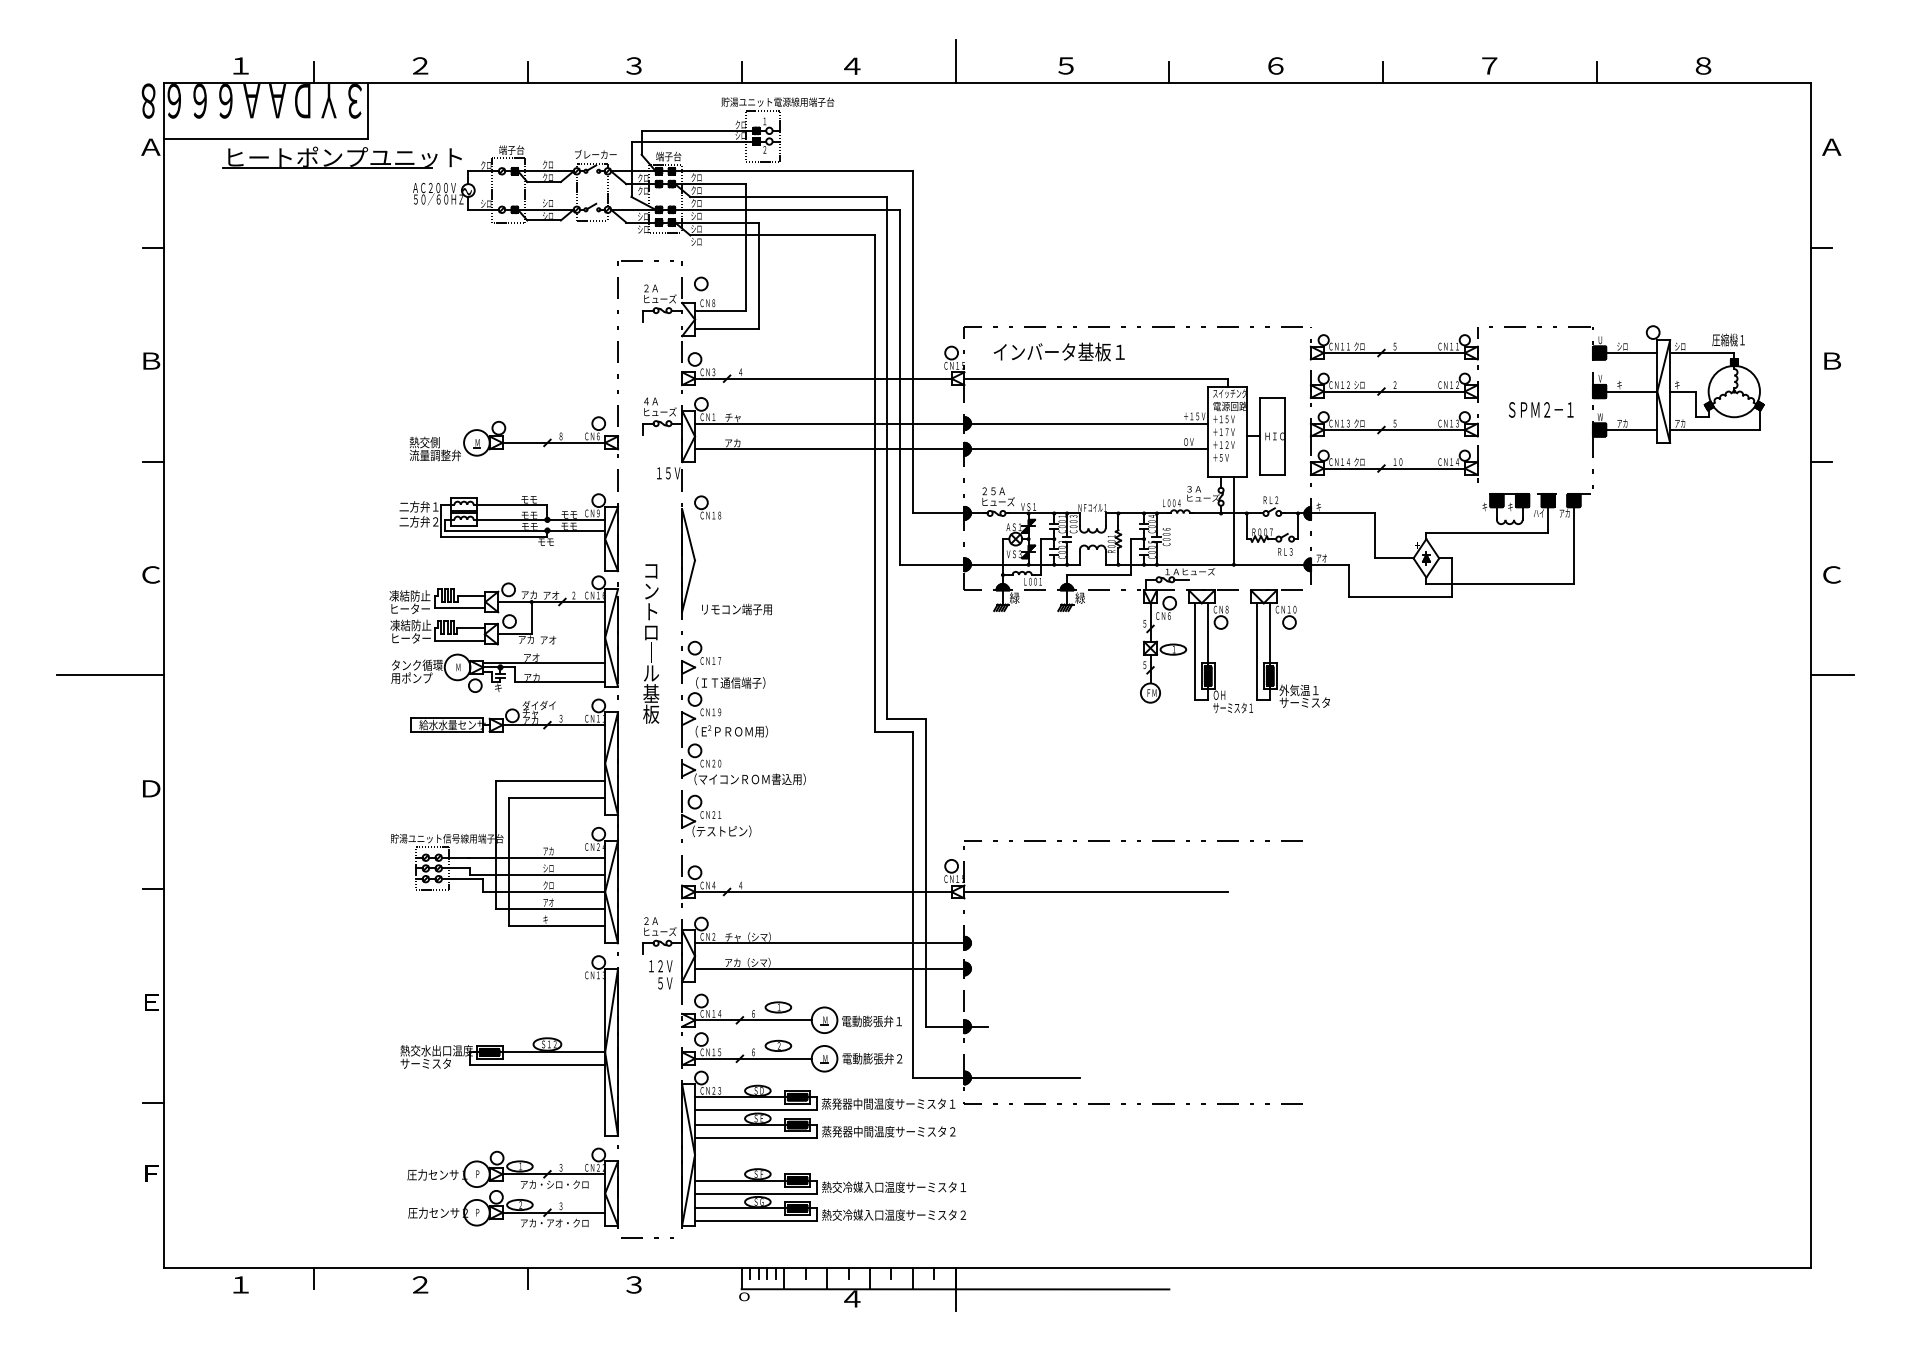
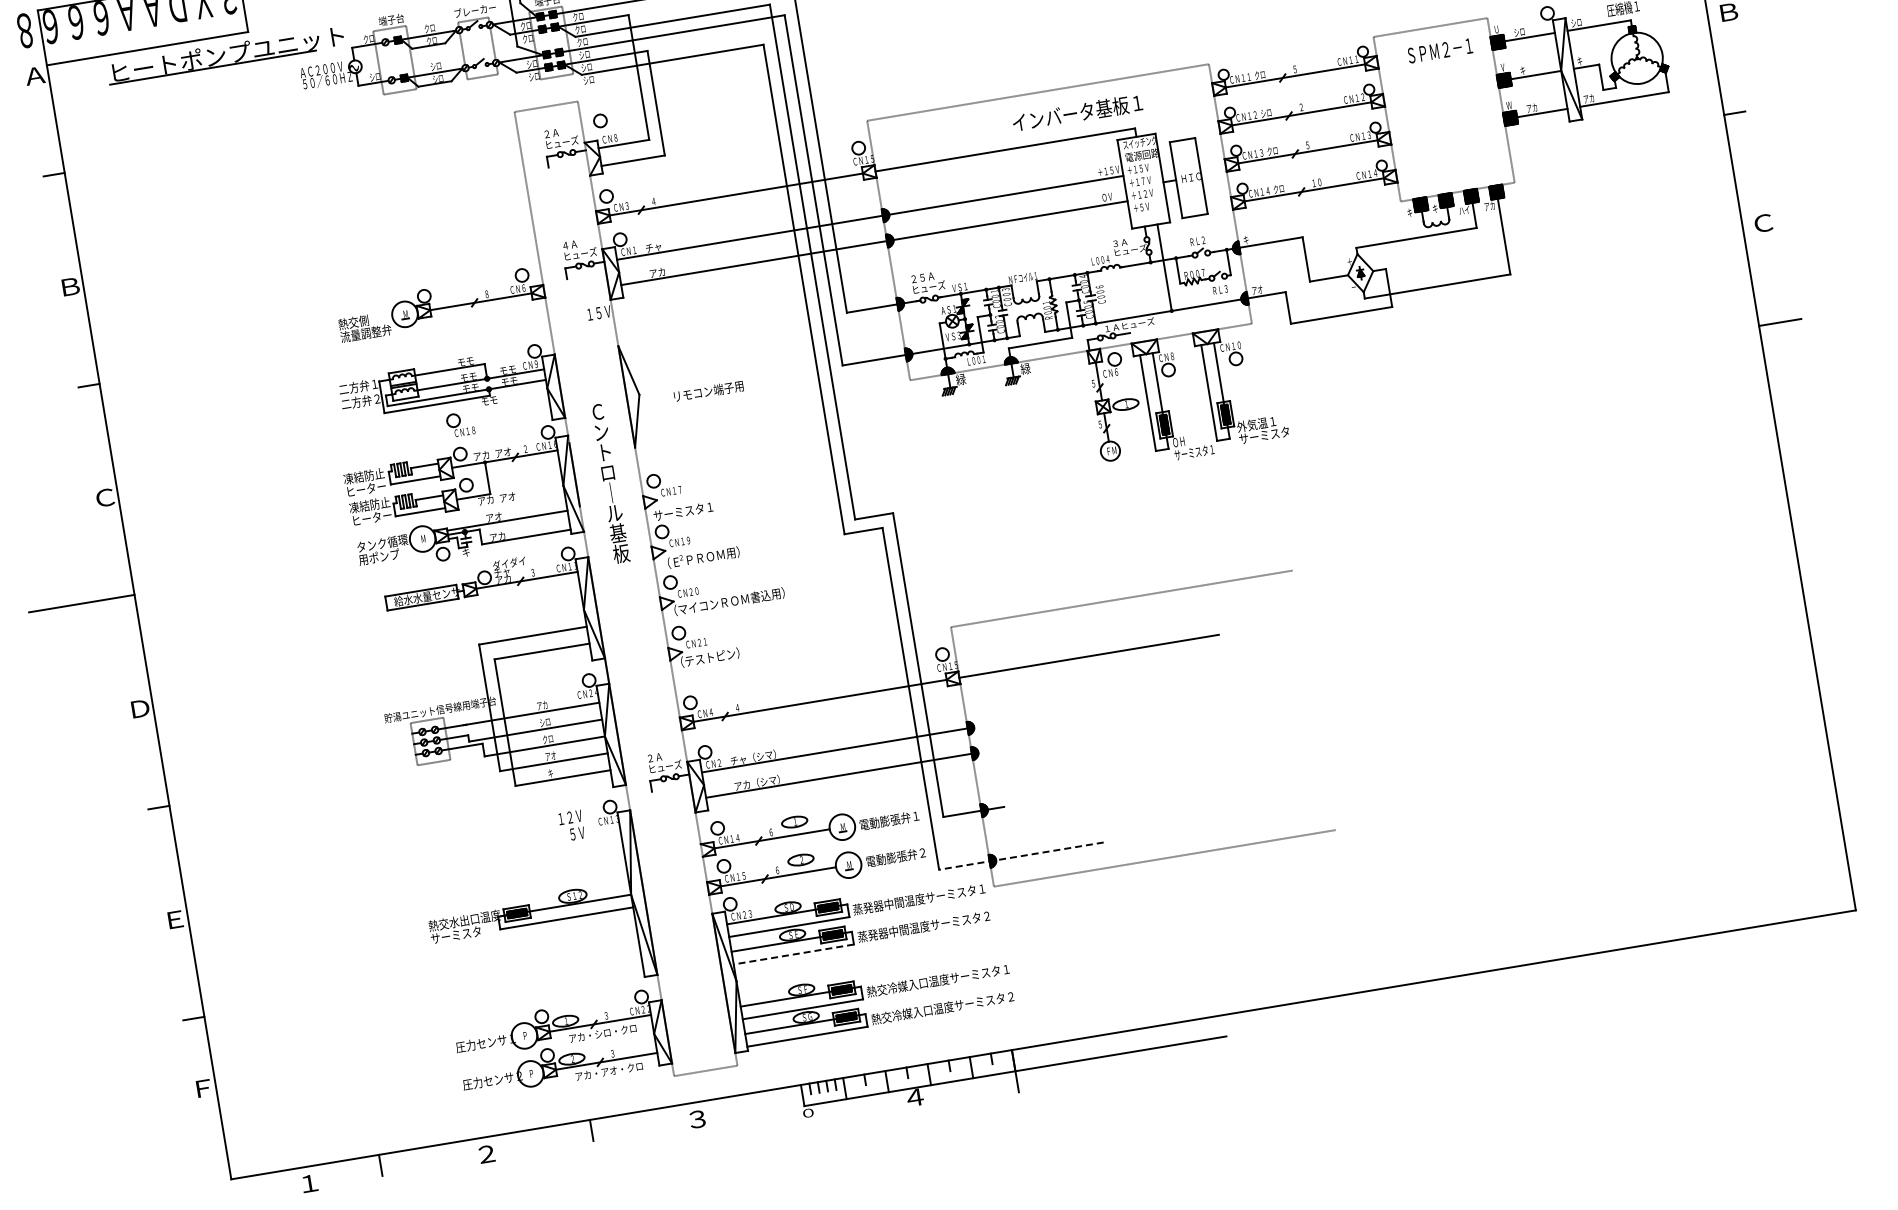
text: (1058, 351) -> (1076, 112), moved
text: (1541, 409) -> (1440, 50), moved
part: (707, 507) -> (460, 424), moved
text: (651, 570) -> (598, 411), コ -> Ｃ
text: (736, 609) -> (708, 391), moved
text: (727, 682) -> (691, 509), （ＩＴ通信端子） -> サーミスタ１
text: (660, 974) -> (571, 825), moved
line: (996, 1078) -> (1021, 856), solid -> dashed
line: (755, 1137) -> (793, 954), solid -> dashed

